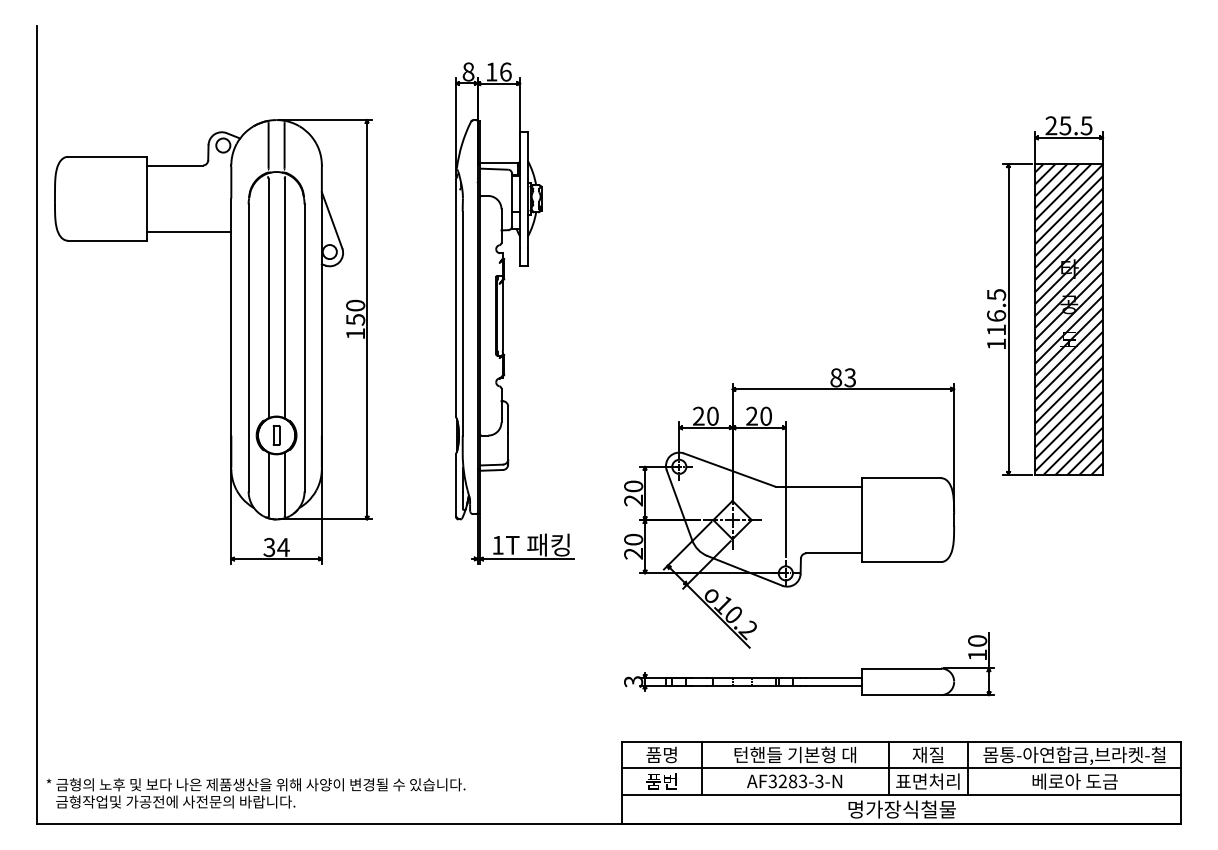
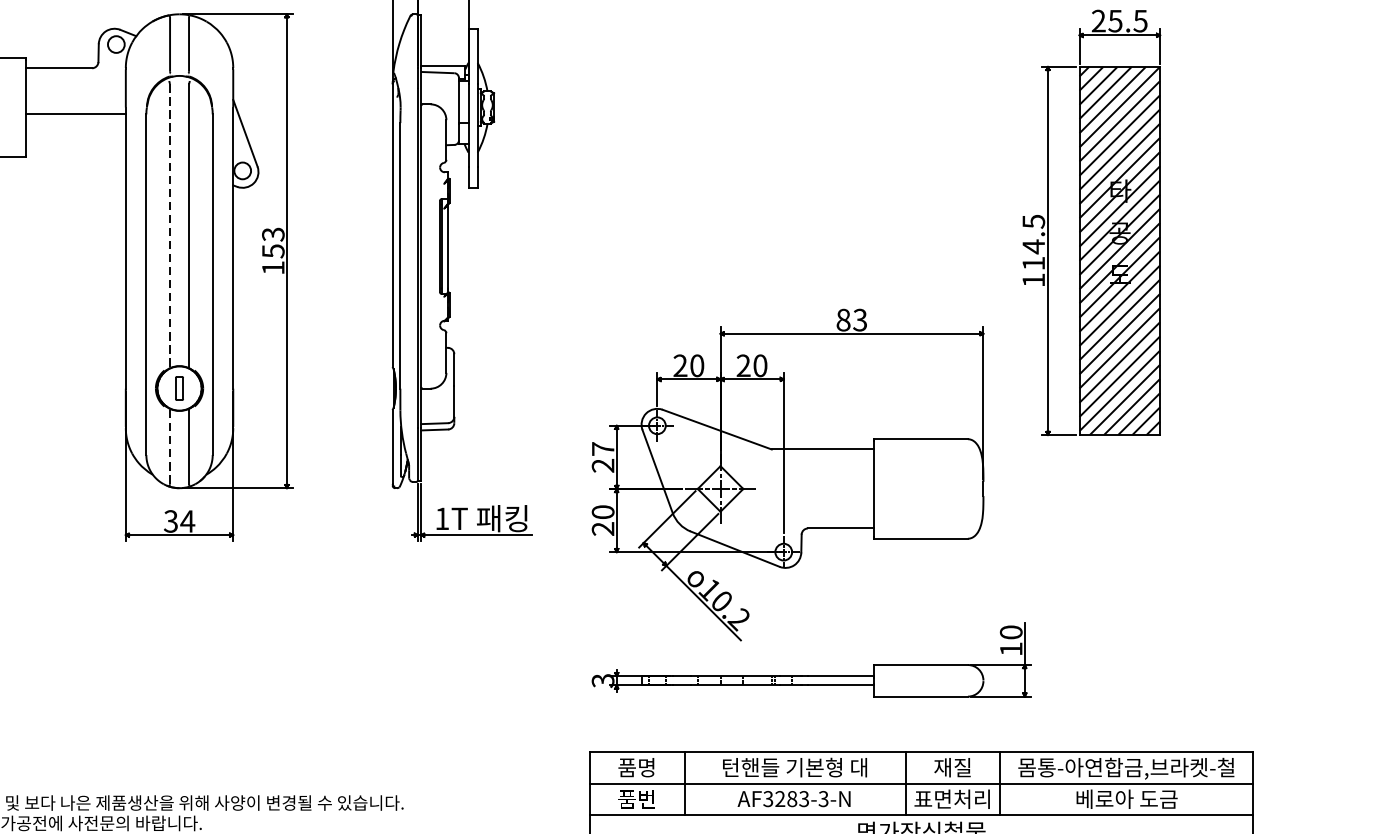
line: (188, 232) -> (75, 114), moved
line: (268, 298) -> (169, 226), solid -> dashed
text: (355, 305) -> (273, 234), 150 -> 153
text: (996, 315) -> (1033, 246), 116.5 -> 114.5
line: (268, 485) -> (169, 447), solid -> dashed
text: (633, 486) -> (603, 449), 20 -> 27

